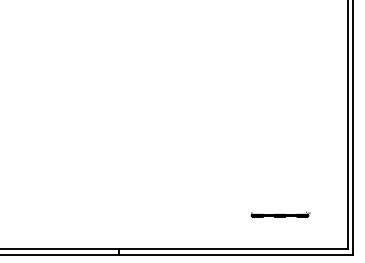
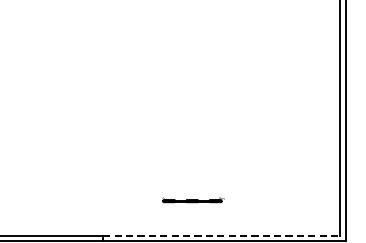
part: (280, 214) -> (192, 199), moved
line: (233, 249) -> (221, 236), solid -> dashed

